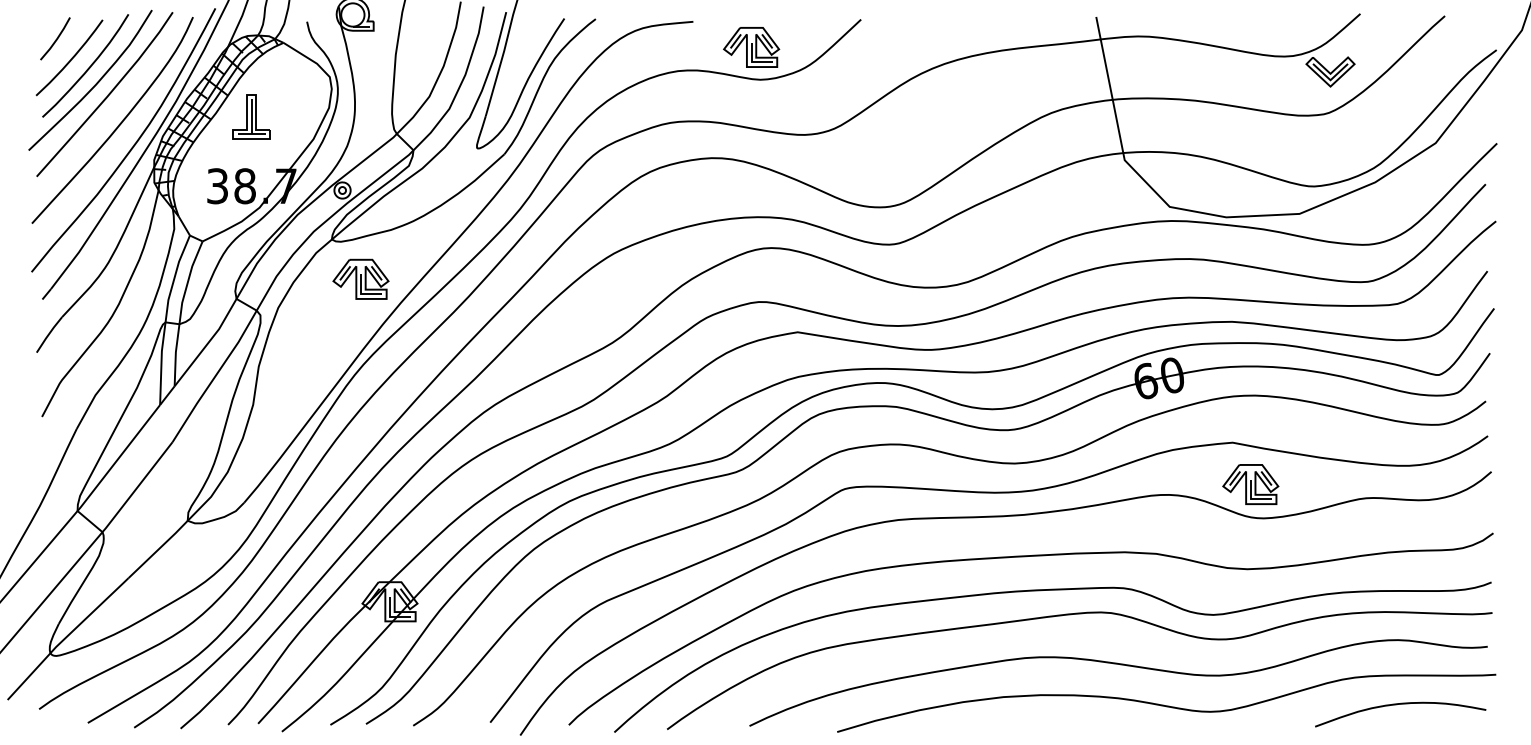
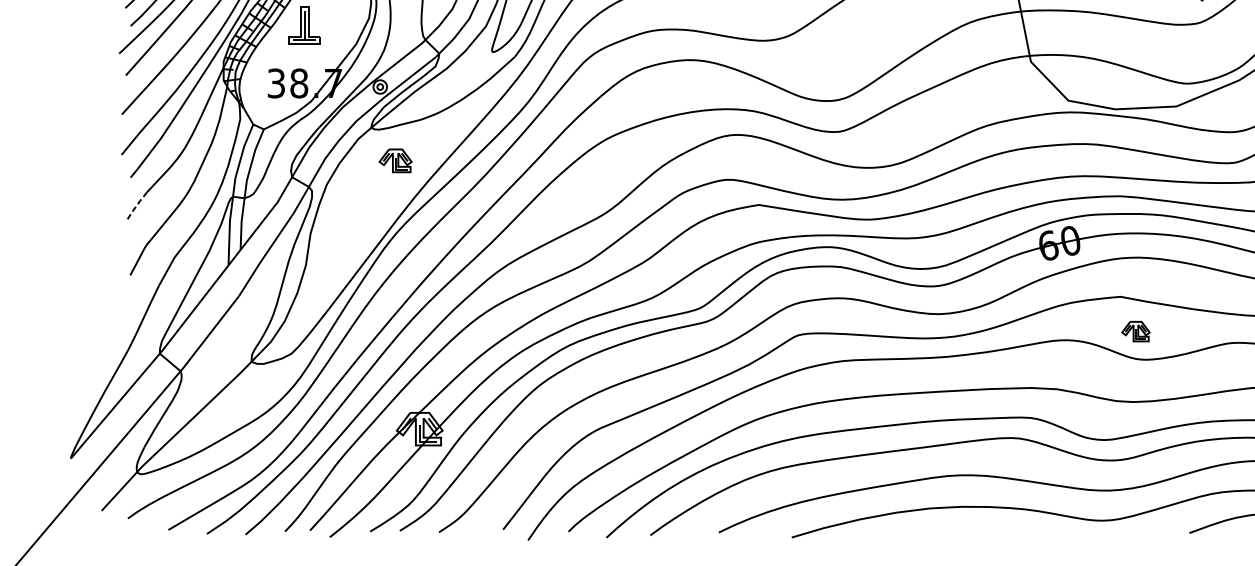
part: (360, 278) -> (395, 160), size x0.7
line: (48, 334) -> (135, 206), solid -> dashed
part: (1250, 484) -> (1135, 331), size x0.6

